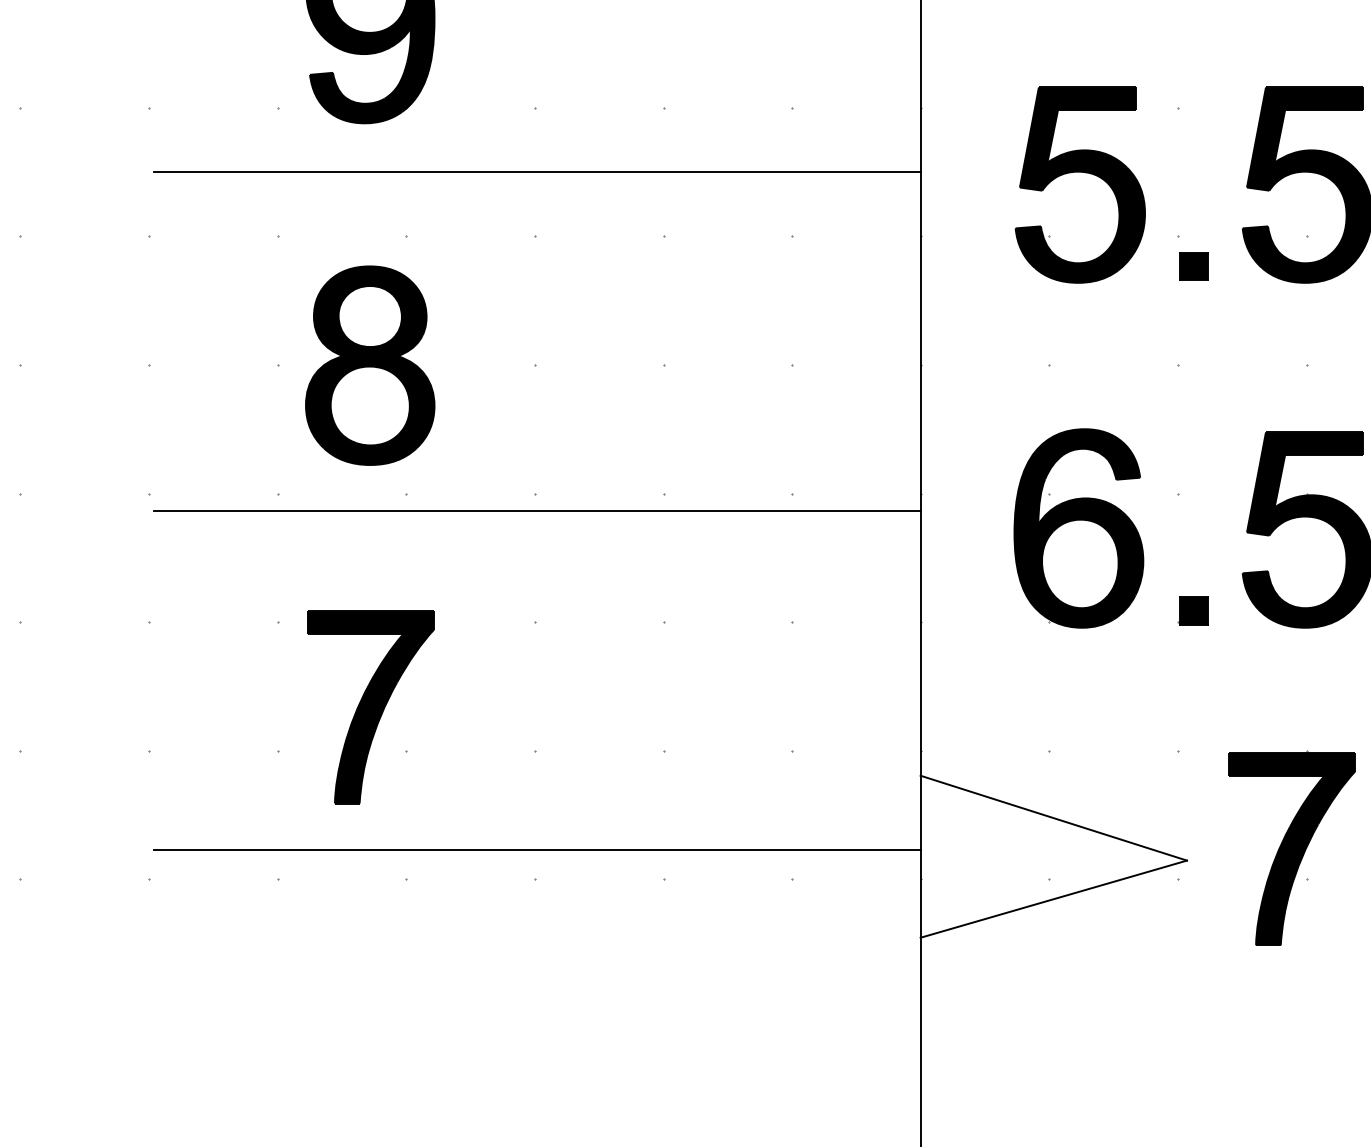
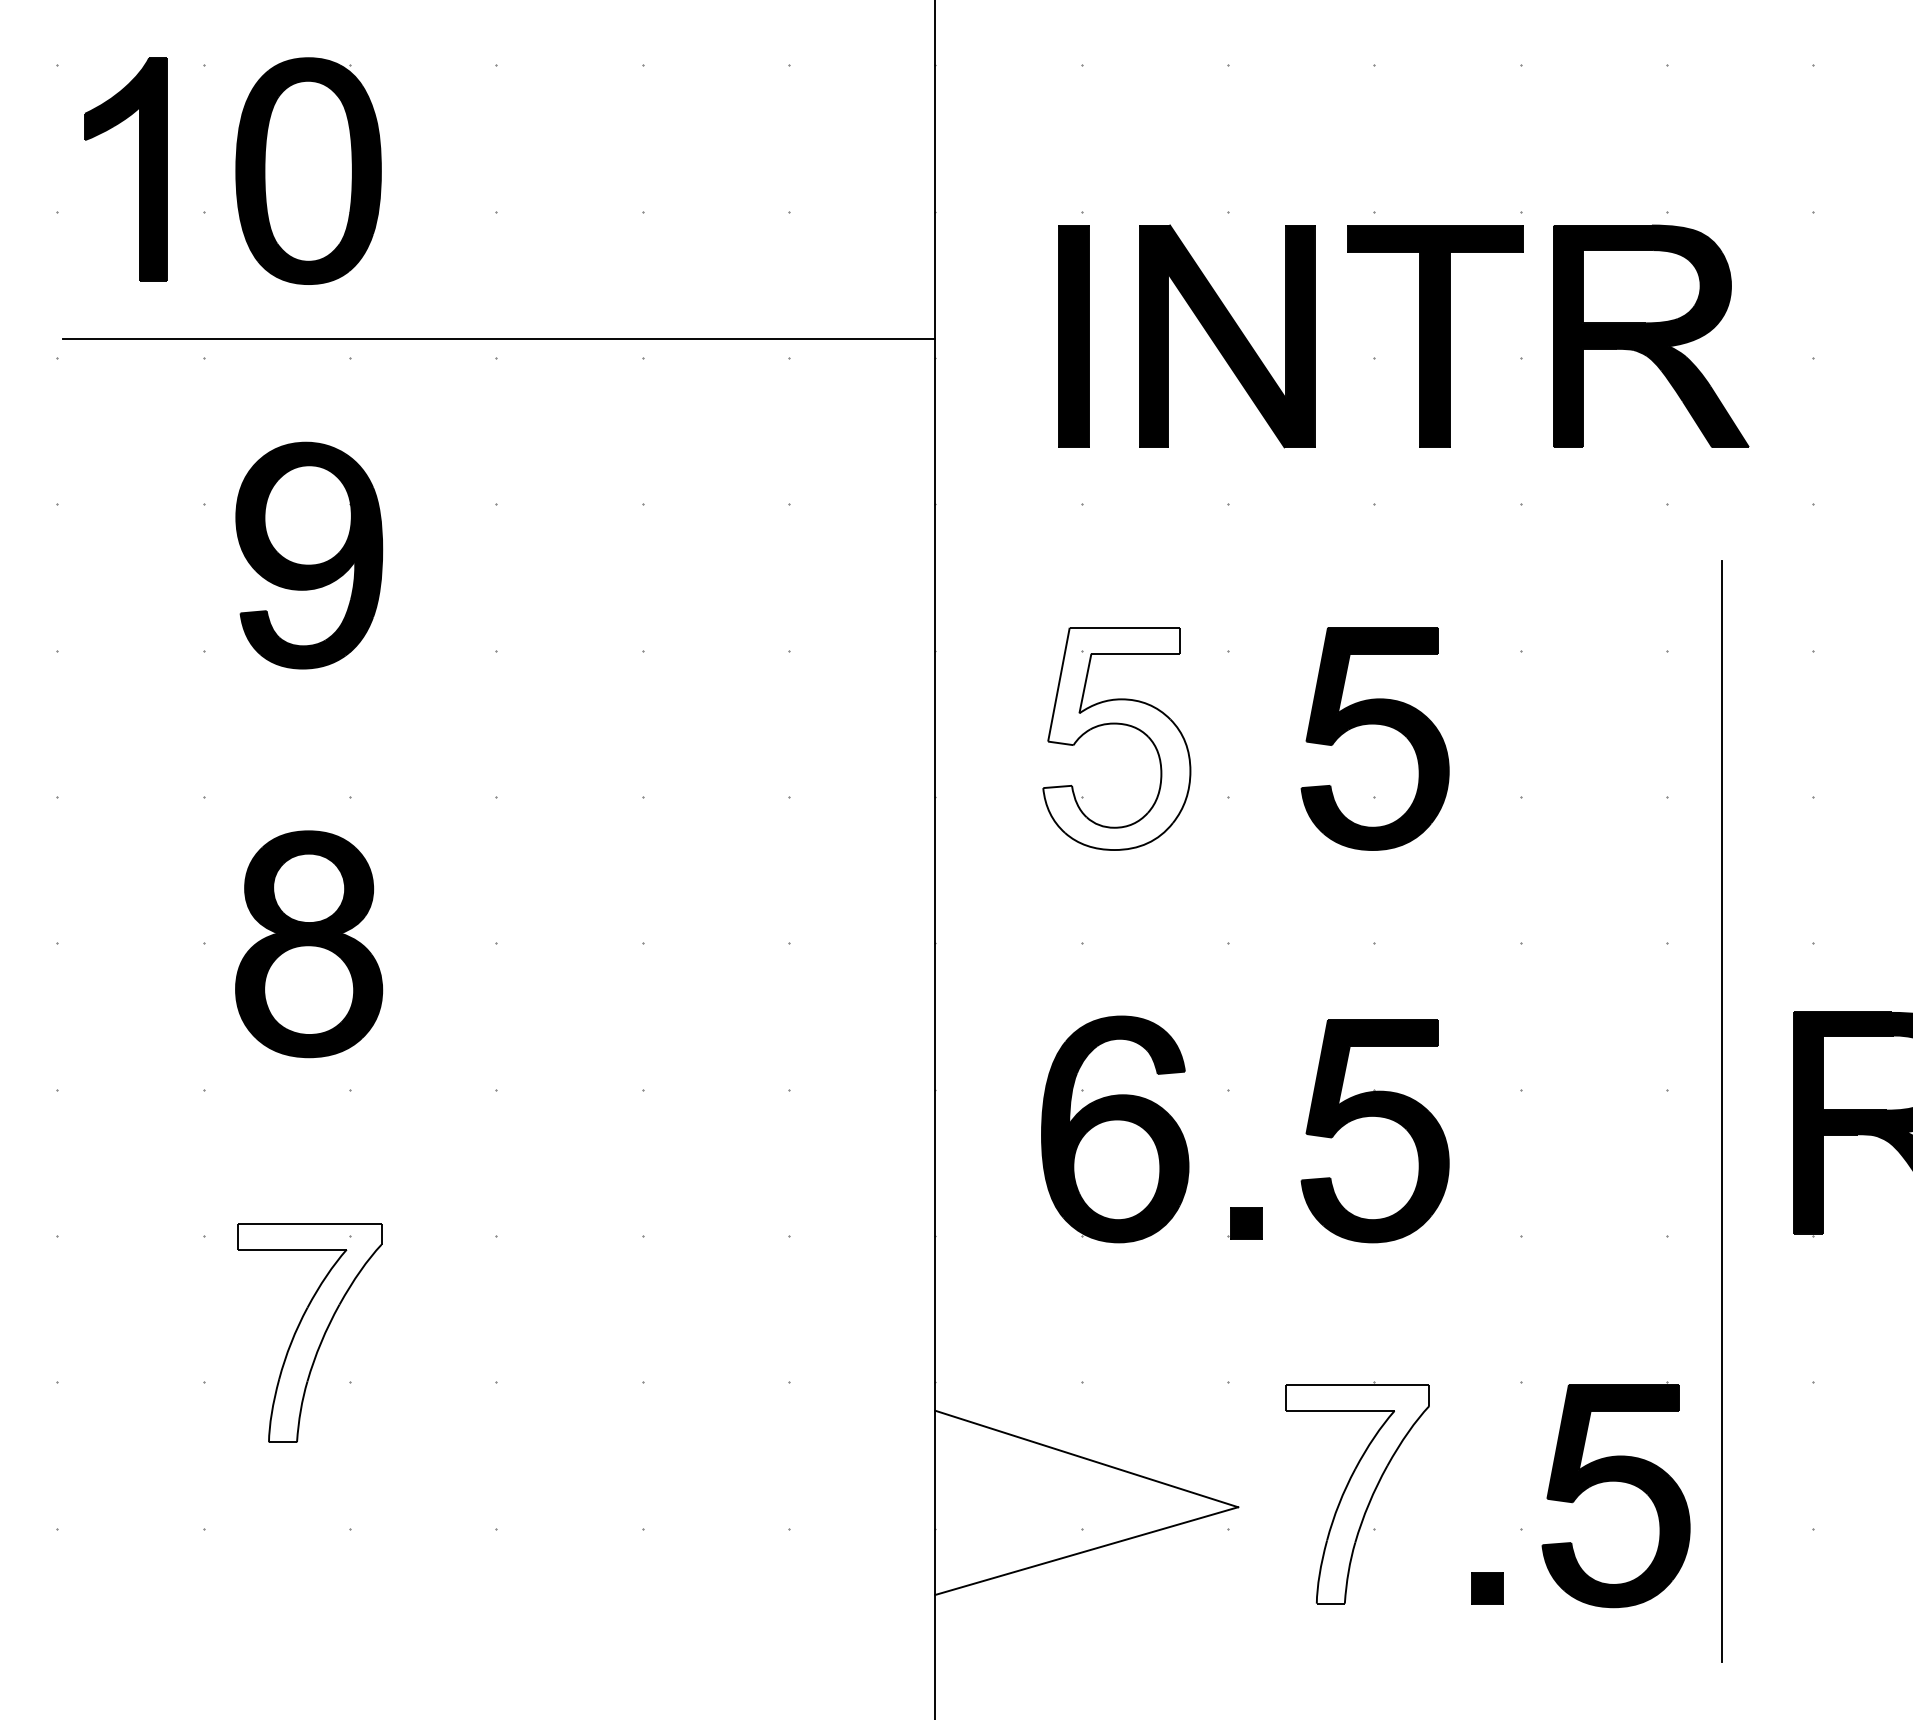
line: (537, 172) -> (499, 724), removed
fill: (1080, 184) -> (1116, 738), removed
part: (1194, 266) -> (1246, 831), removed
line: (537, 510) -> (499, 1109), removed
fill: (370, 706) -> (309, 1332), removed
fill: (1291, 848) -> (1357, 1493), removed
line: (537, 850) -> (499, 1495), removed

